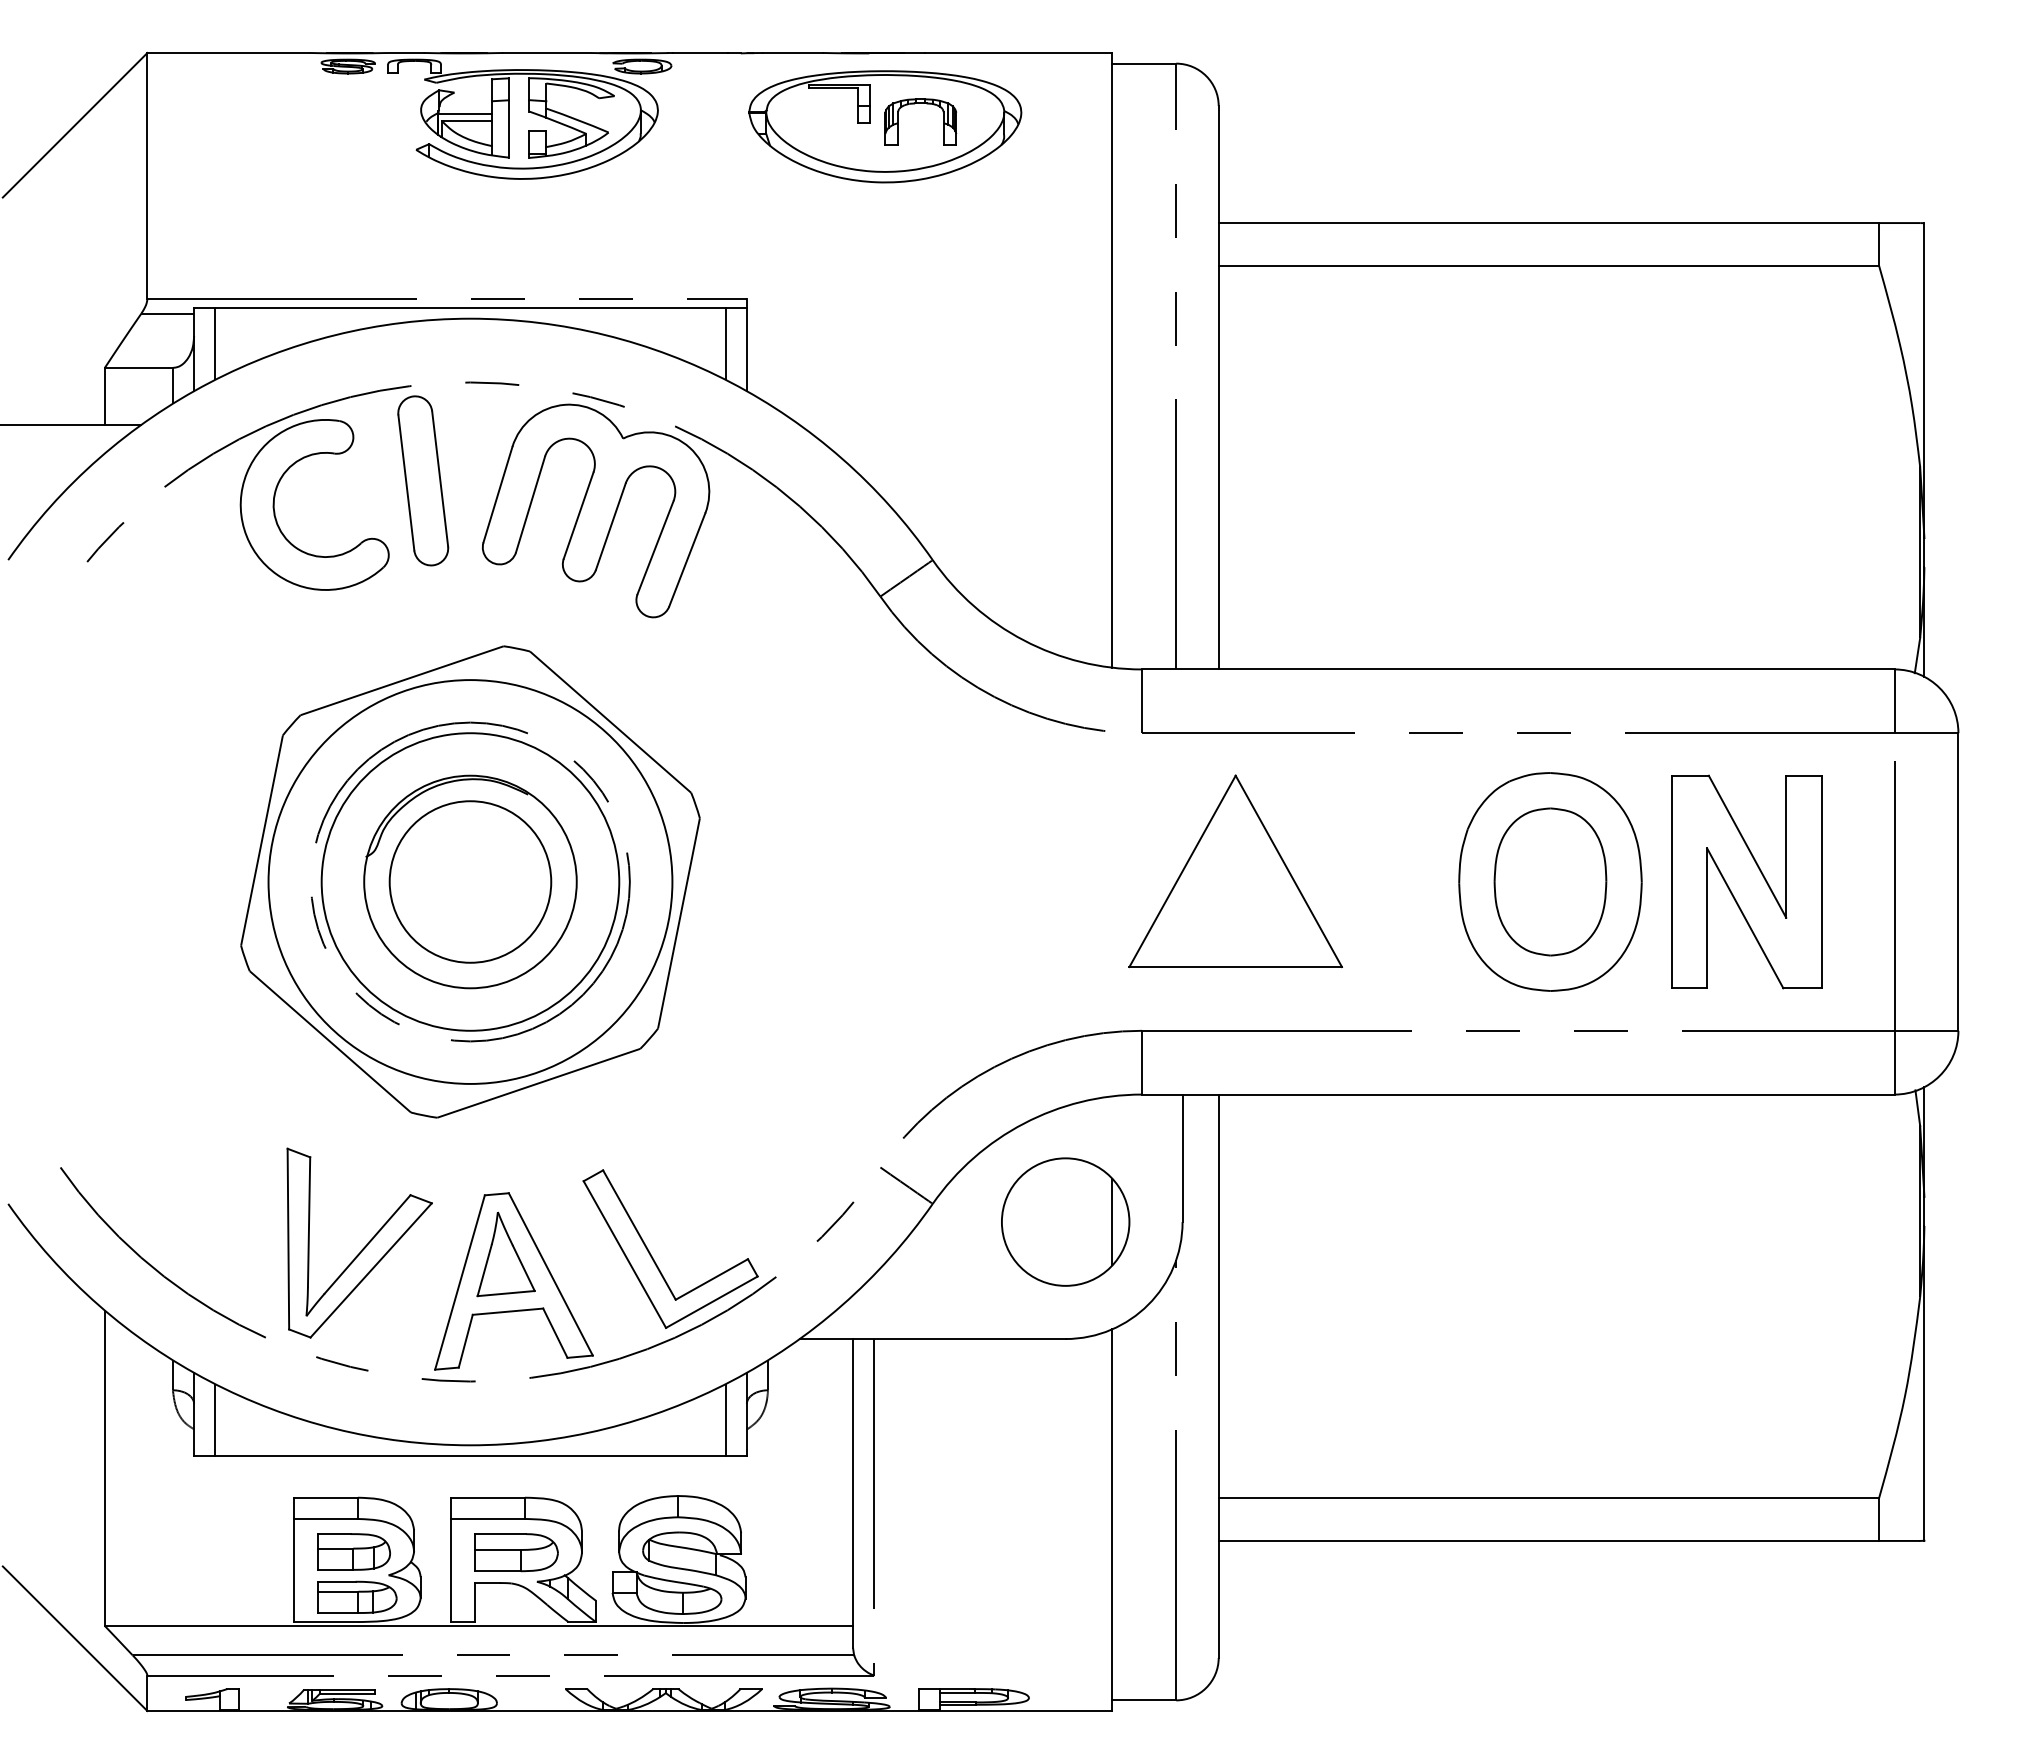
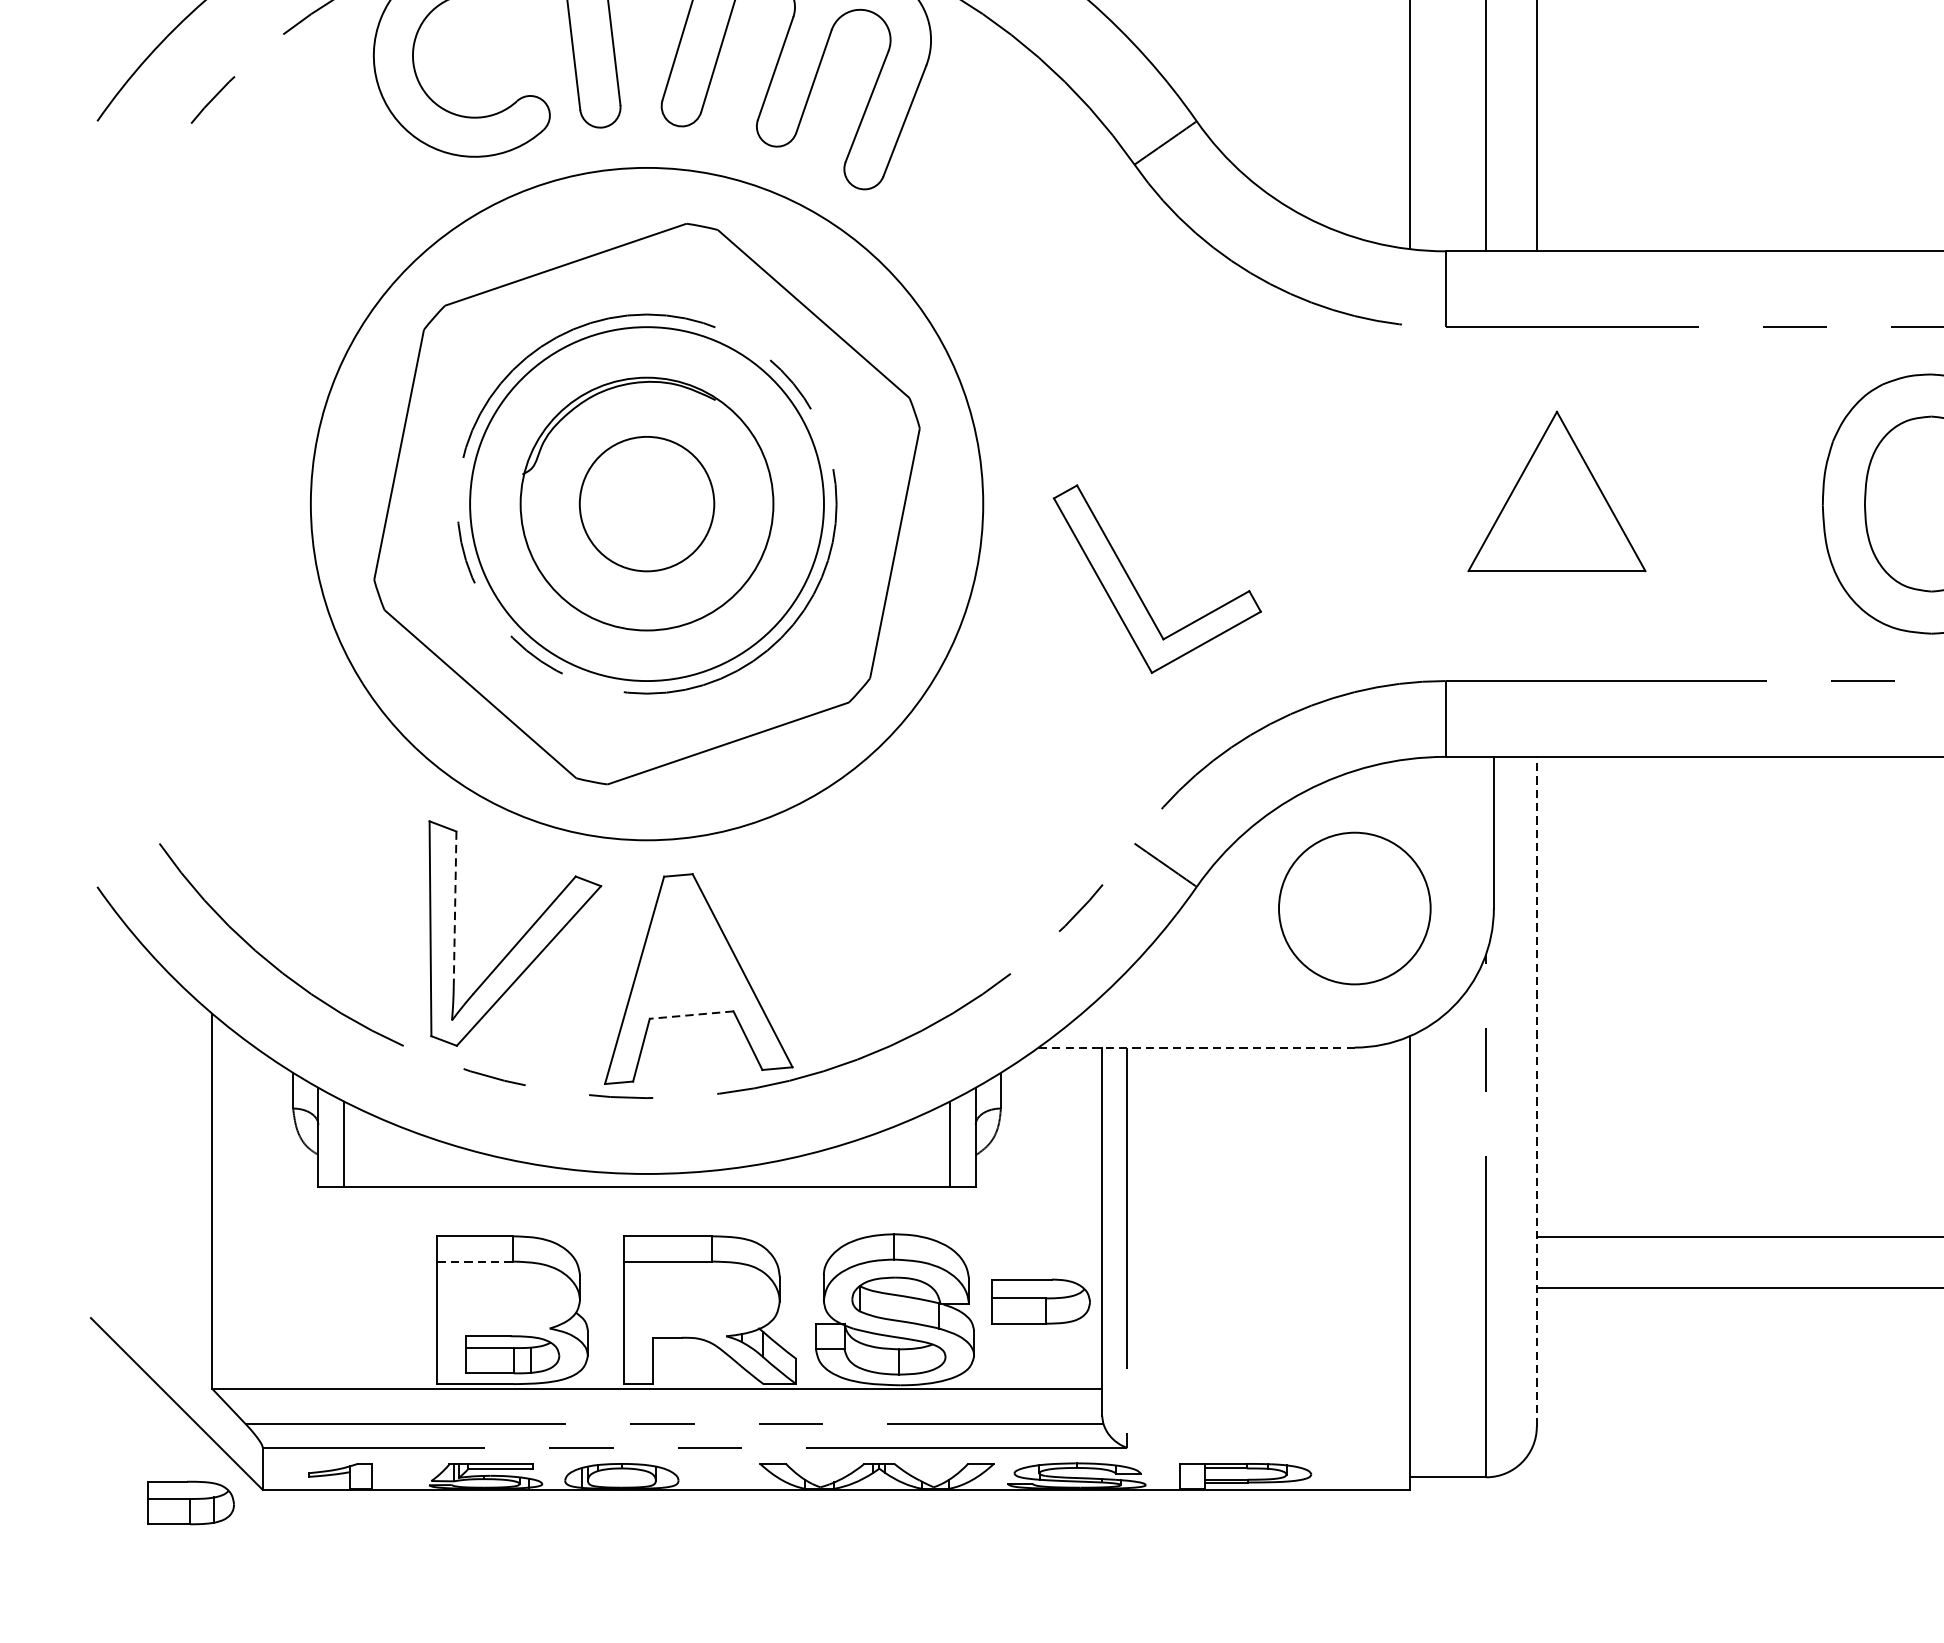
part: (1235, 871) -> (1556, 491), size x0.7
circle: (470, 881) -> (647, 503), size x0.7
circle: (470, 881) -> (647, 503), size x1.4
line: (1112, 1221) -> (1410, 907), removed
line: (309, 1222) -> (455, 909), solid -> dashed
part: (505, 1254) -> (688, 947), removed
part: (653, 1257) -> (1137, 589), moved
line: (507, 1311) -> (691, 1014), solid -> dashed
line: (932, 1339) -> (1196, 1048), solid -> dashed
line: (1218, 1376) -> (1536, 1092), solid -> dashed
line: (326, 1518) -> (475, 1261), solid -> dashed
part: (353, 1551) -> (190, 1502), moved
part: (516, 1552) -> (1040, 1301), moved

